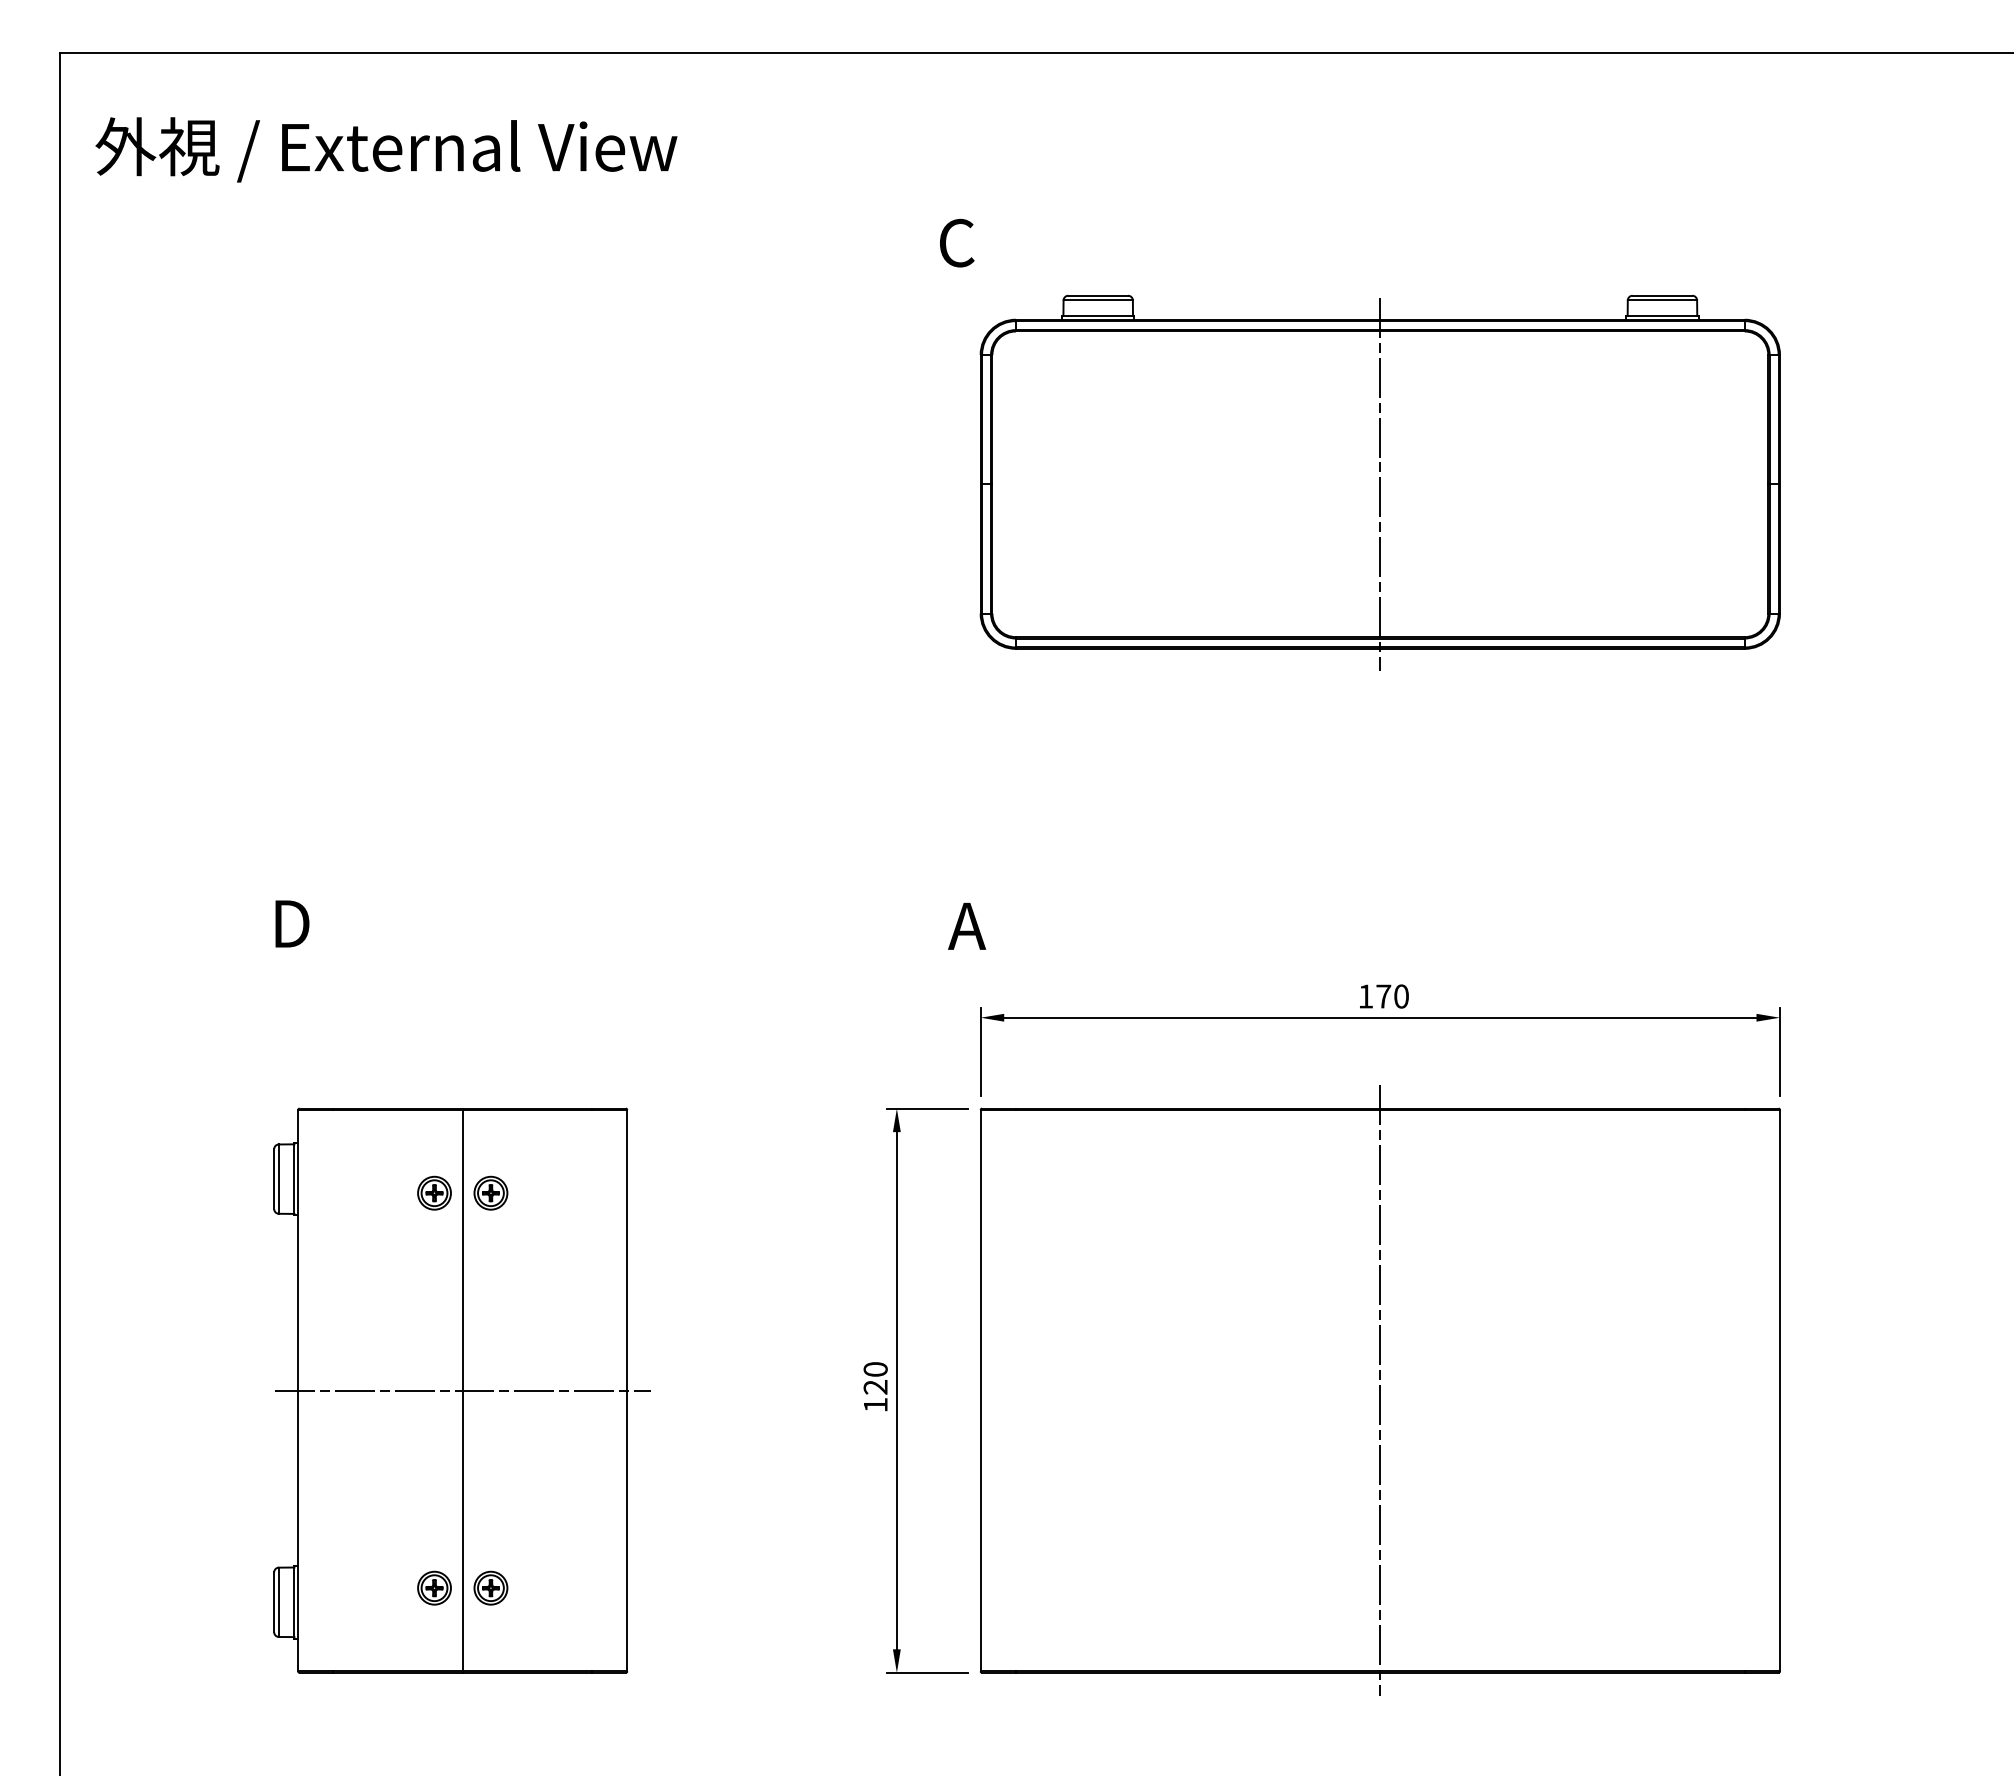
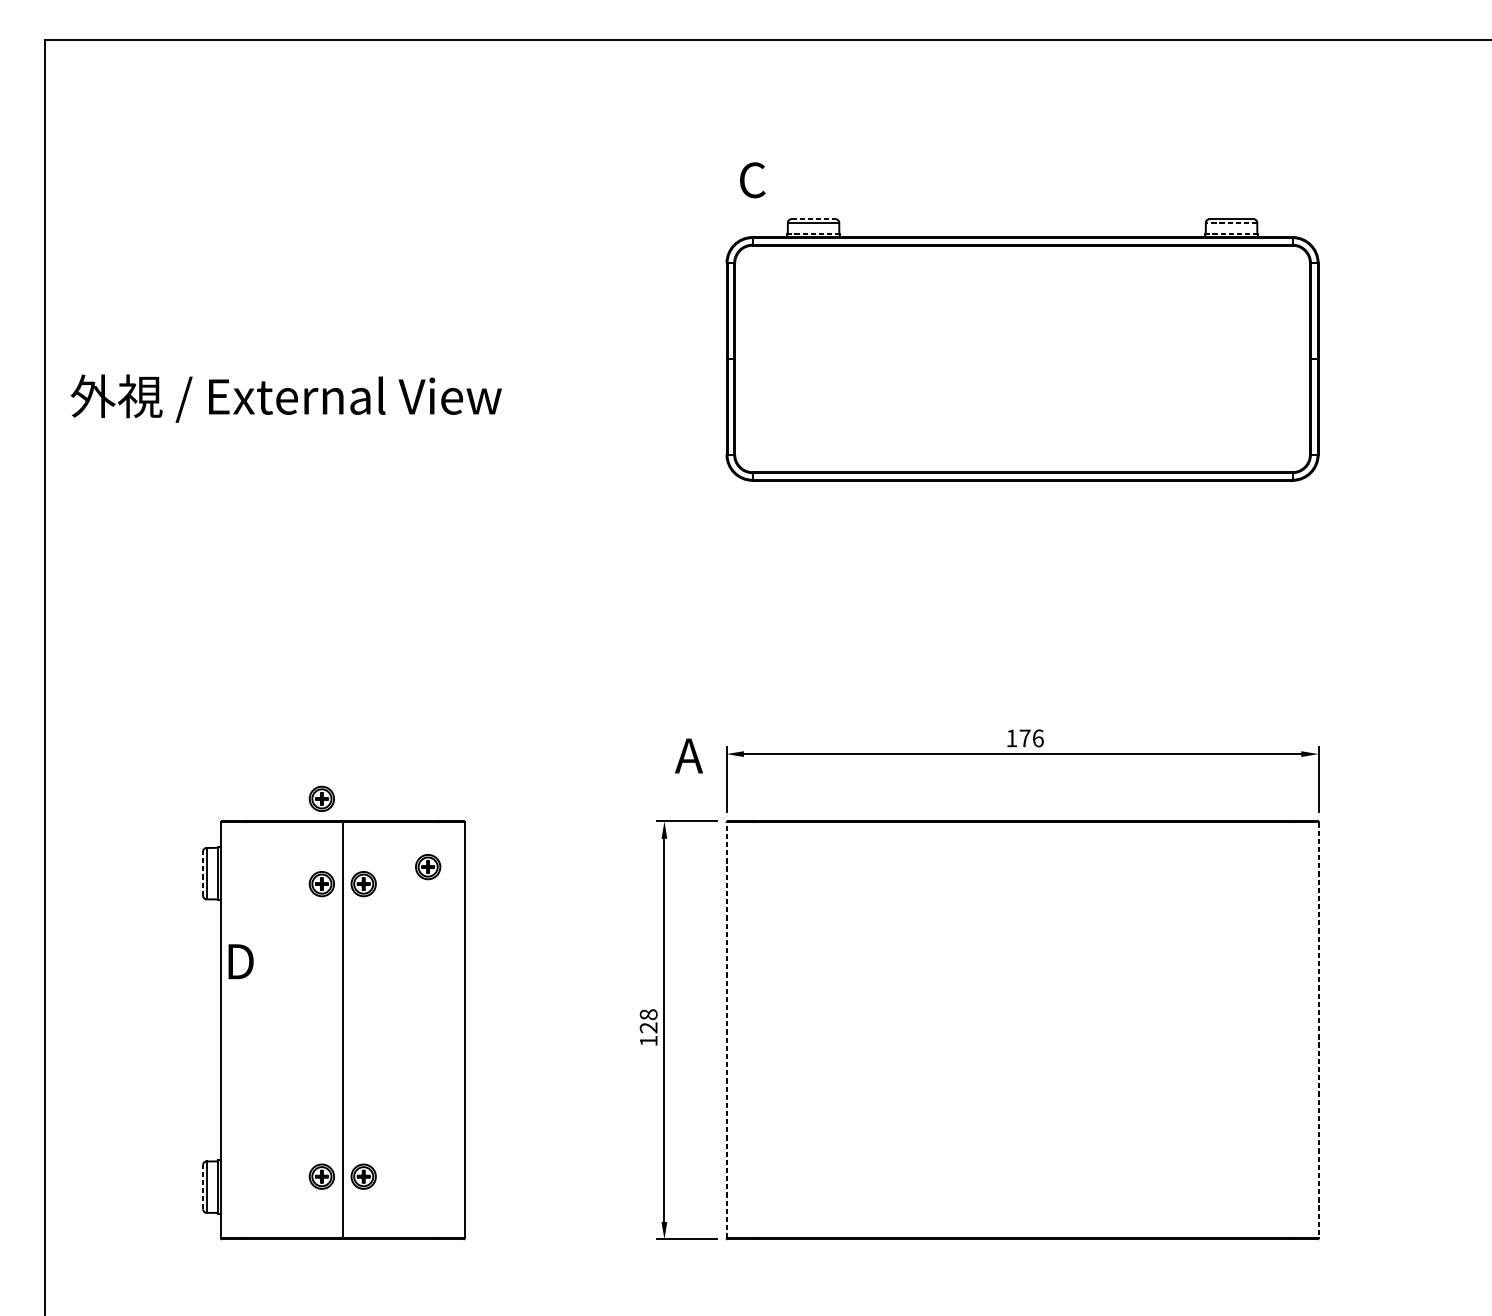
text: (386, 149) -> (286, 398), moved
text: (957, 242) -> (753, 179), moved
line: (1098, 295) -> (813, 219), solid -> dashed
line: (1662, 300) -> (1231, 222), solid -> dashed
line: (1097, 315) -> (813, 233), solid -> dashed
line: (1661, 315) -> (1230, 233), solid -> dashed
line: (1380, 483) -> (1022, 358), removed
text: (292, 923) -> (241, 961), moved
text: (967, 925) -> (689, 755), moved
text: (1401, 996) -> (1038, 738), 170 -> 176
part: (434, 1077) -> (321, 798), added
part: (577, 1169) -> (427, 866), added
line: (274, 1179) -> (203, 873), solid -> dashed
text: (875, 1369) -> (648, 1014), 120 -> 128
line: (462, 1390) -> (342, 1030), removed
line: (980, 1390) -> (726, 1030), solid -> dashed
line: (1380, 1390) -> (1022, 1030), removed
line: (1780, 1390) -> (1319, 1030), solid -> dashed
line: (274, 1602) -> (203, 1187), solid -> dashed

